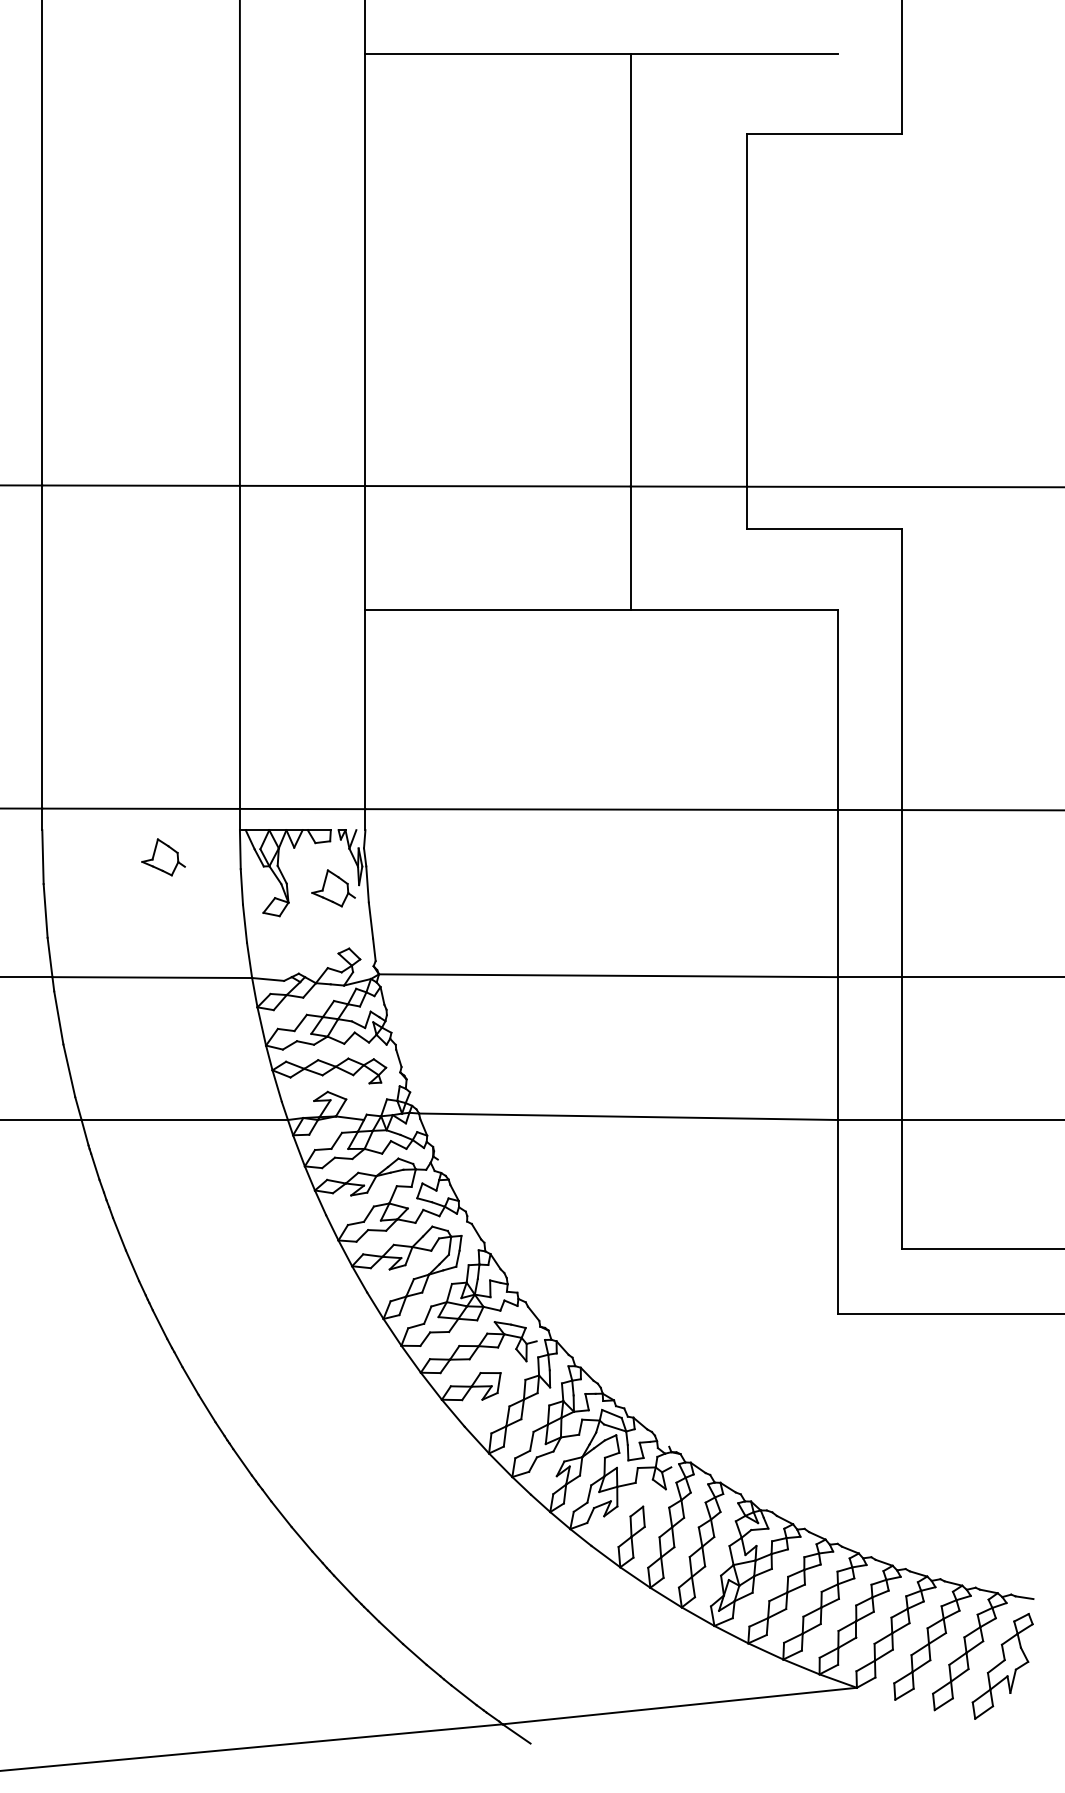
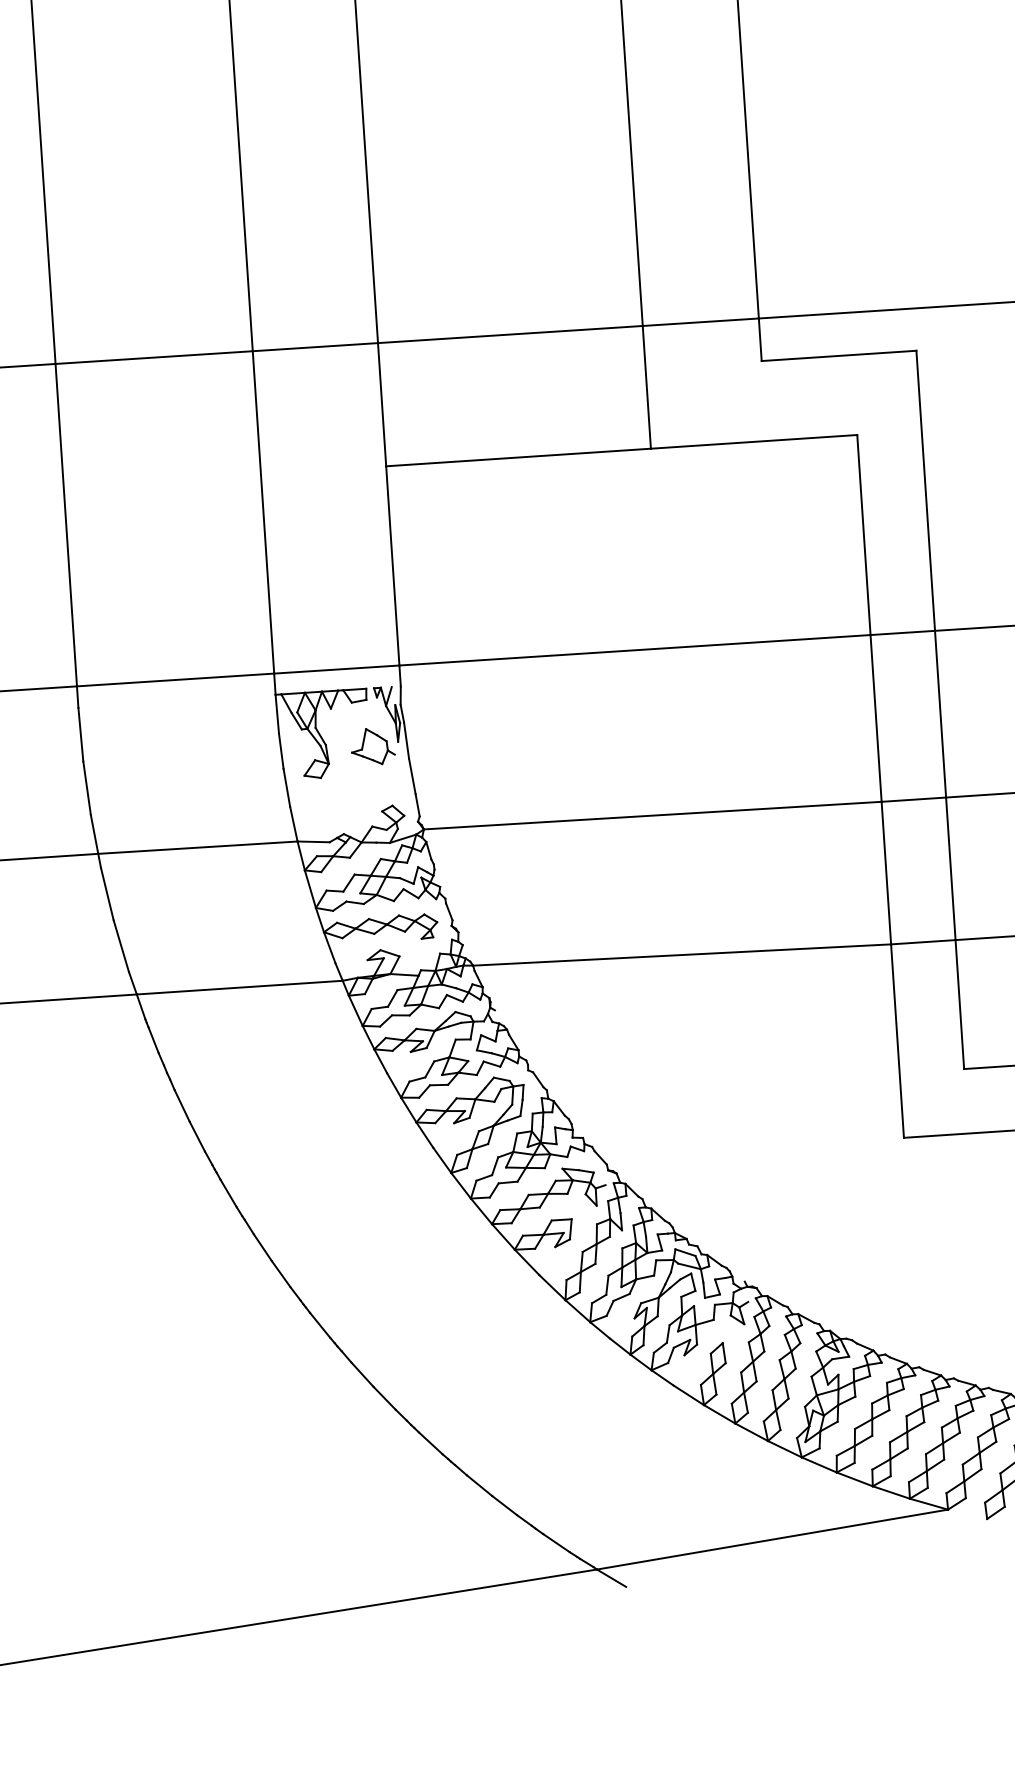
part: (163, 857) -> (201, 727), removed

